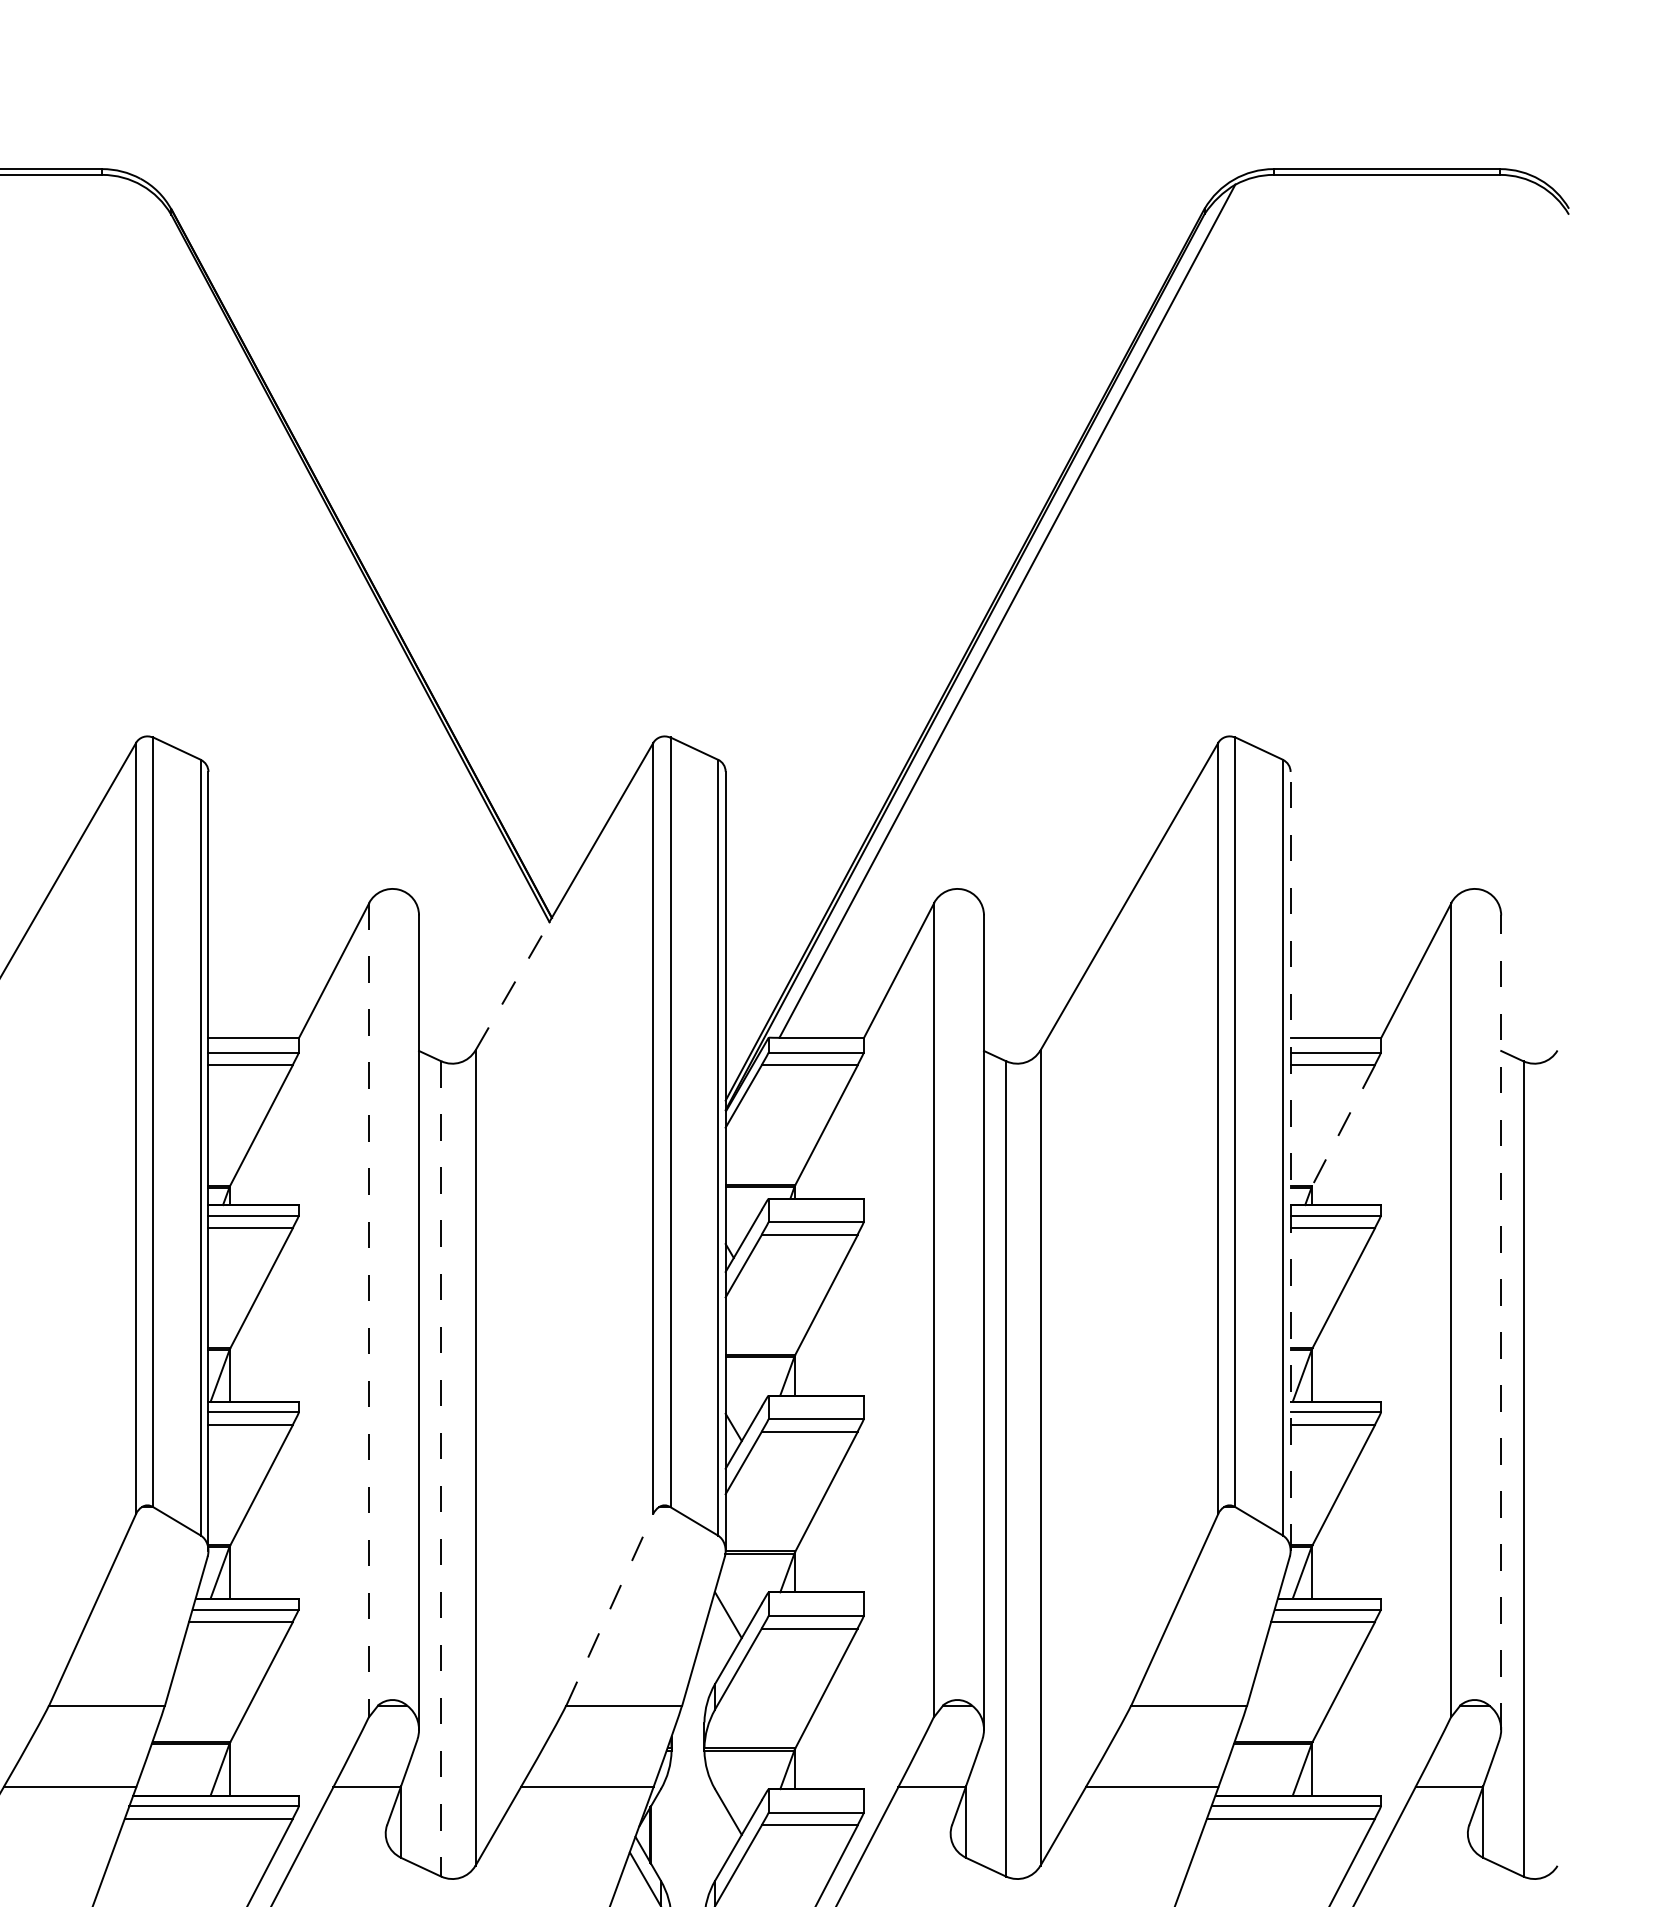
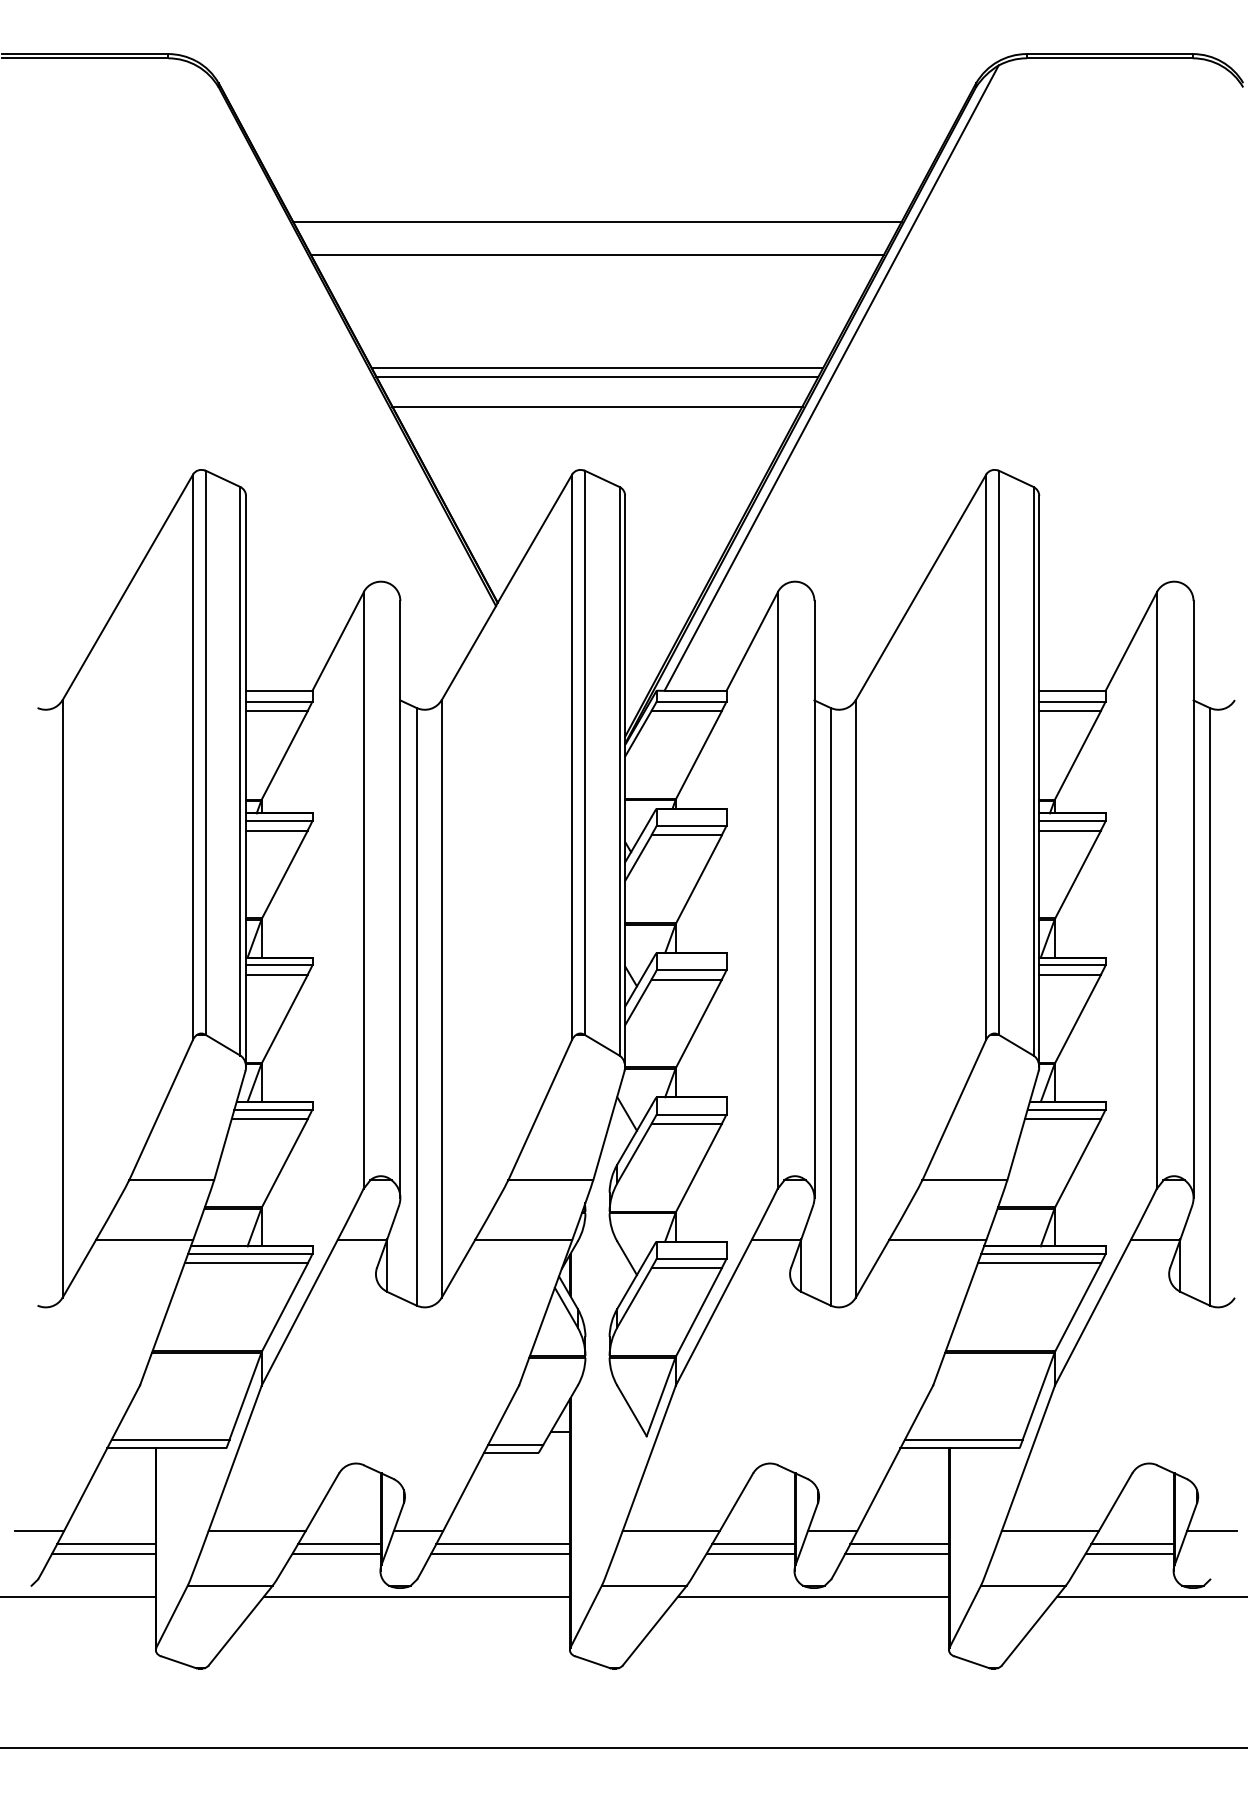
line: (687, 397) -> (597, 221), added
line: (687, 443) -> (597, 255), added
line: (687, 598) -> (597, 368), added
line: (687, 610) -> (597, 377), added
line: (687, 649) -> (597, 406), added
line: (513, 985) -> (469, 652), dashed -> solid
line: (1344, 1126) -> (1078, 755), dashed -> solid
line: (1290, 1160) -> (1039, 780), dashed -> solid
line: (368, 1310) -> (363, 890), dashed -> solid
line: (1501, 1322) -> (1193, 899), dashed -> solid
line: (441, 1468) -> (416, 1006), dashed -> solid
line: (610, 1609) -> (540, 1109), dashed -> solid

